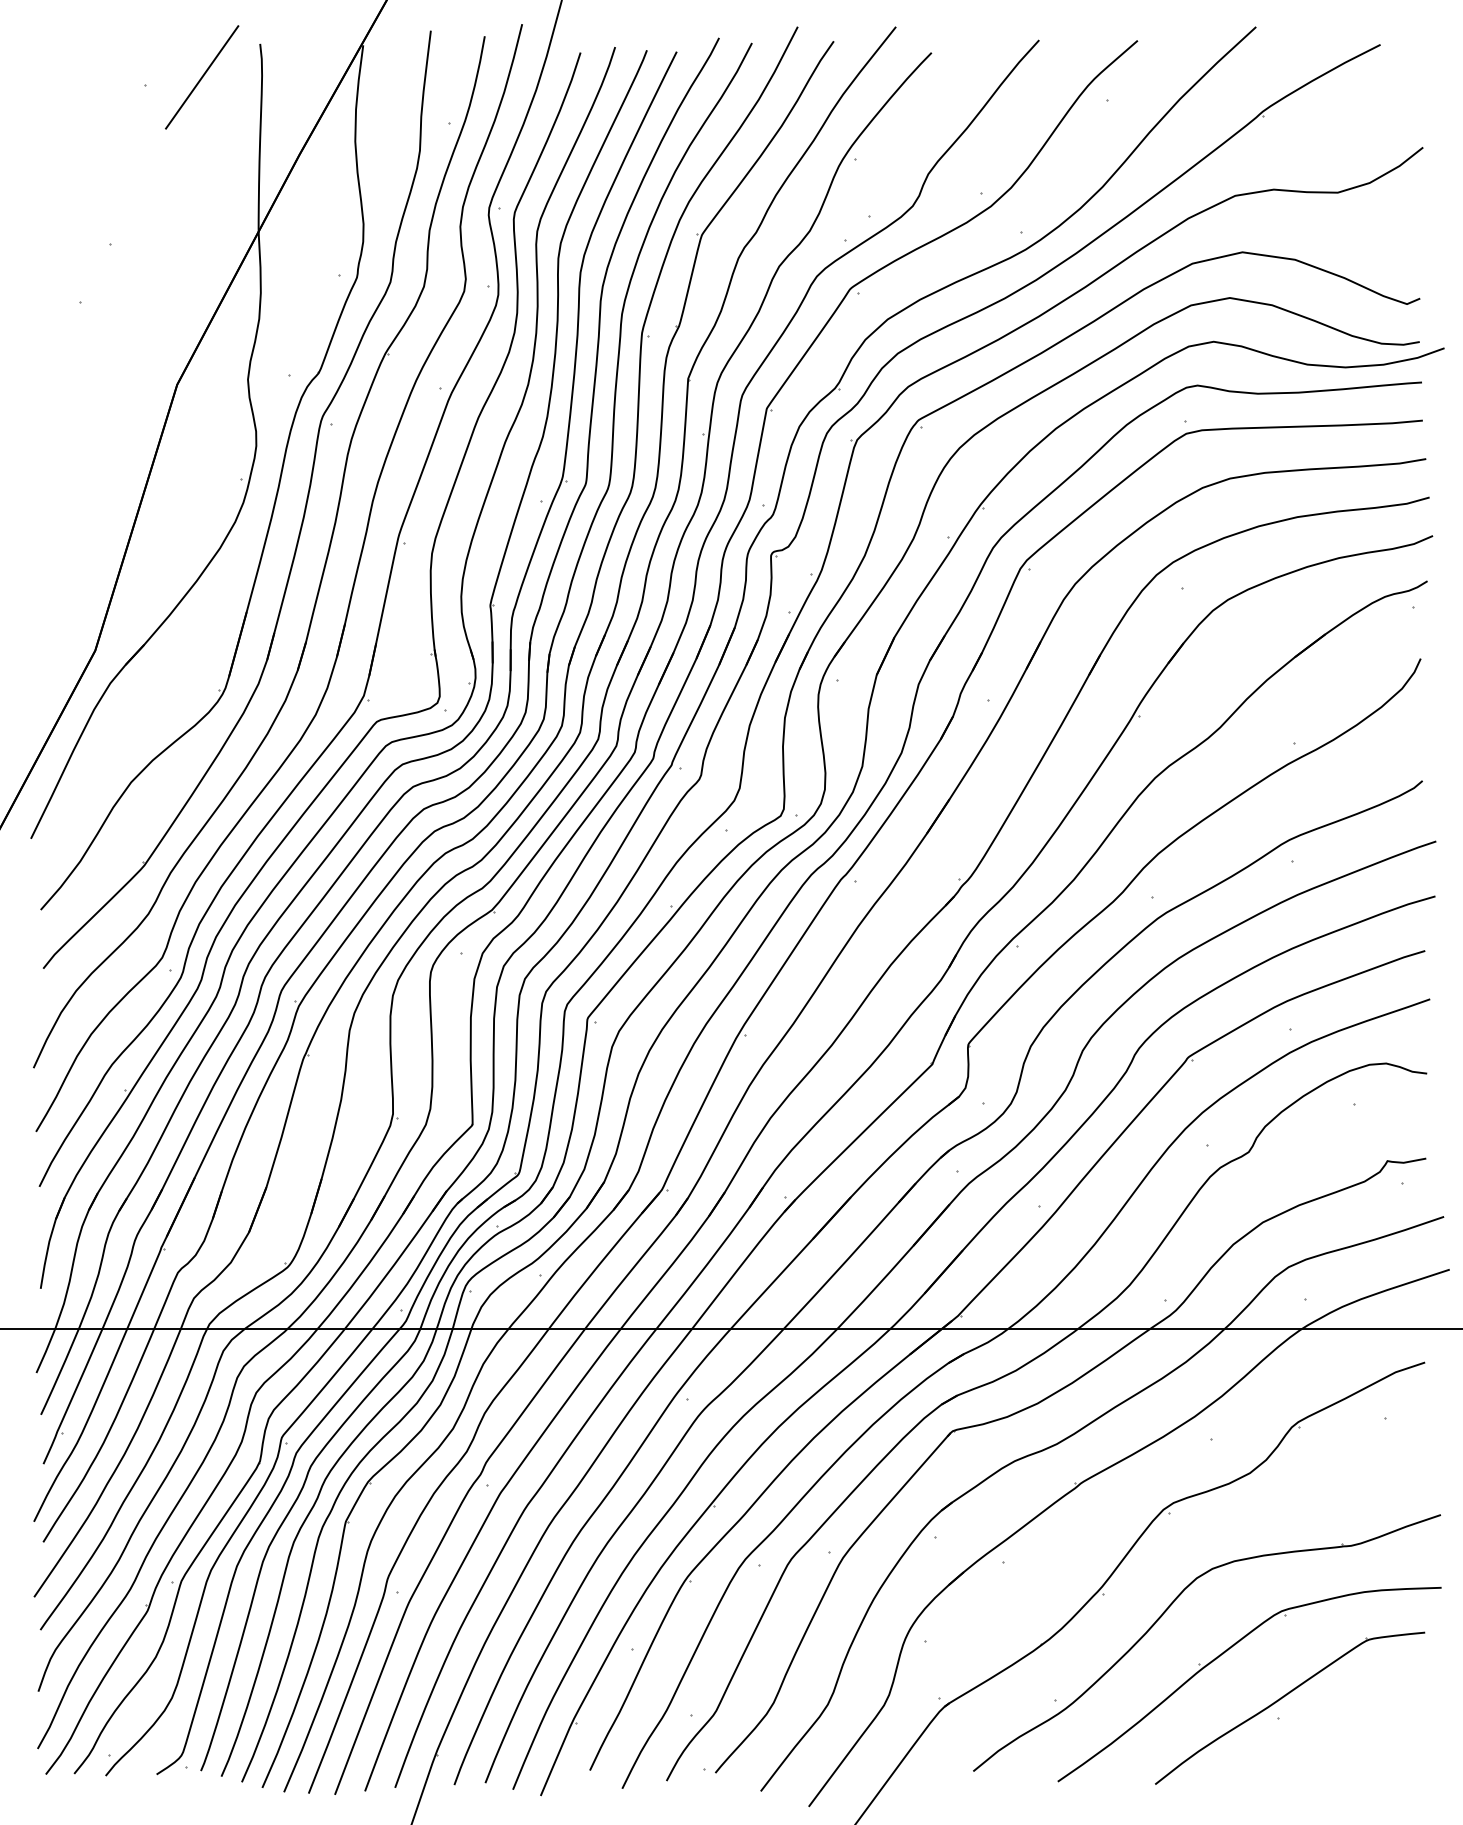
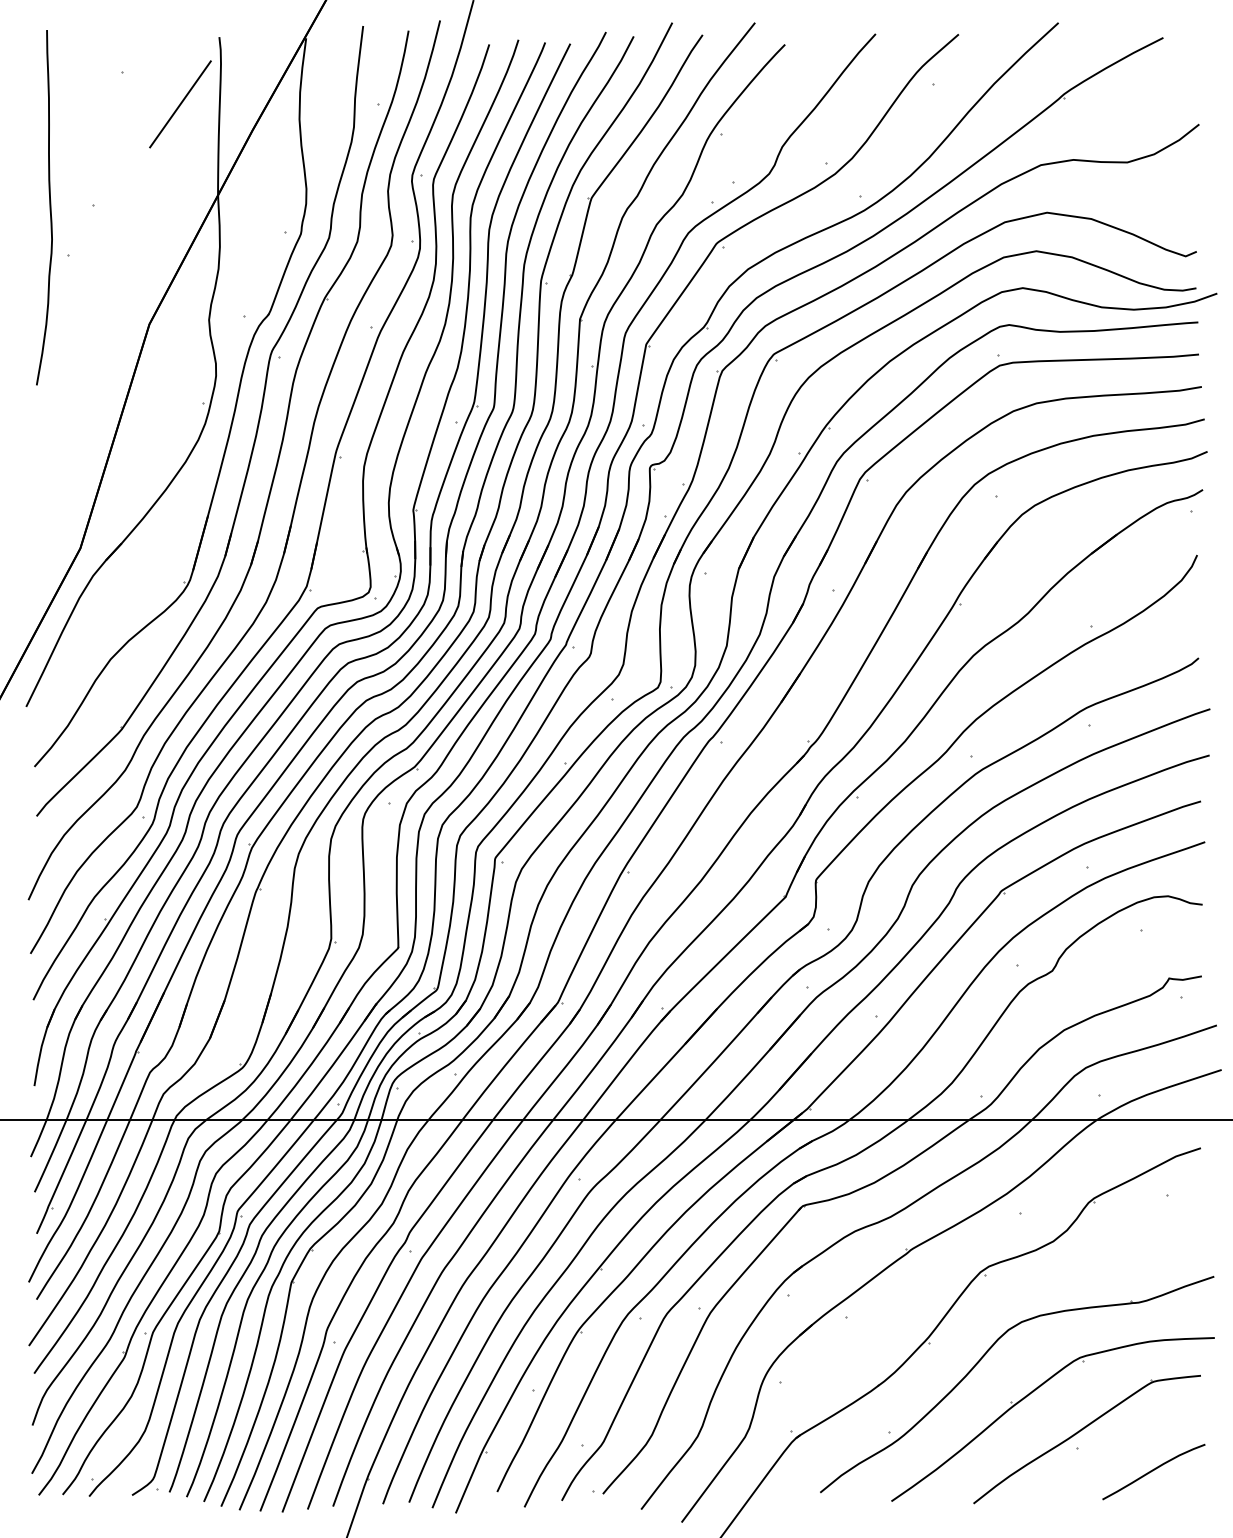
line: (202, 77) -> (180, 104), moved
curve: (58, 246) -> (49, 207), added
curve: (1368, 1746) -> (1153, 1471), added

